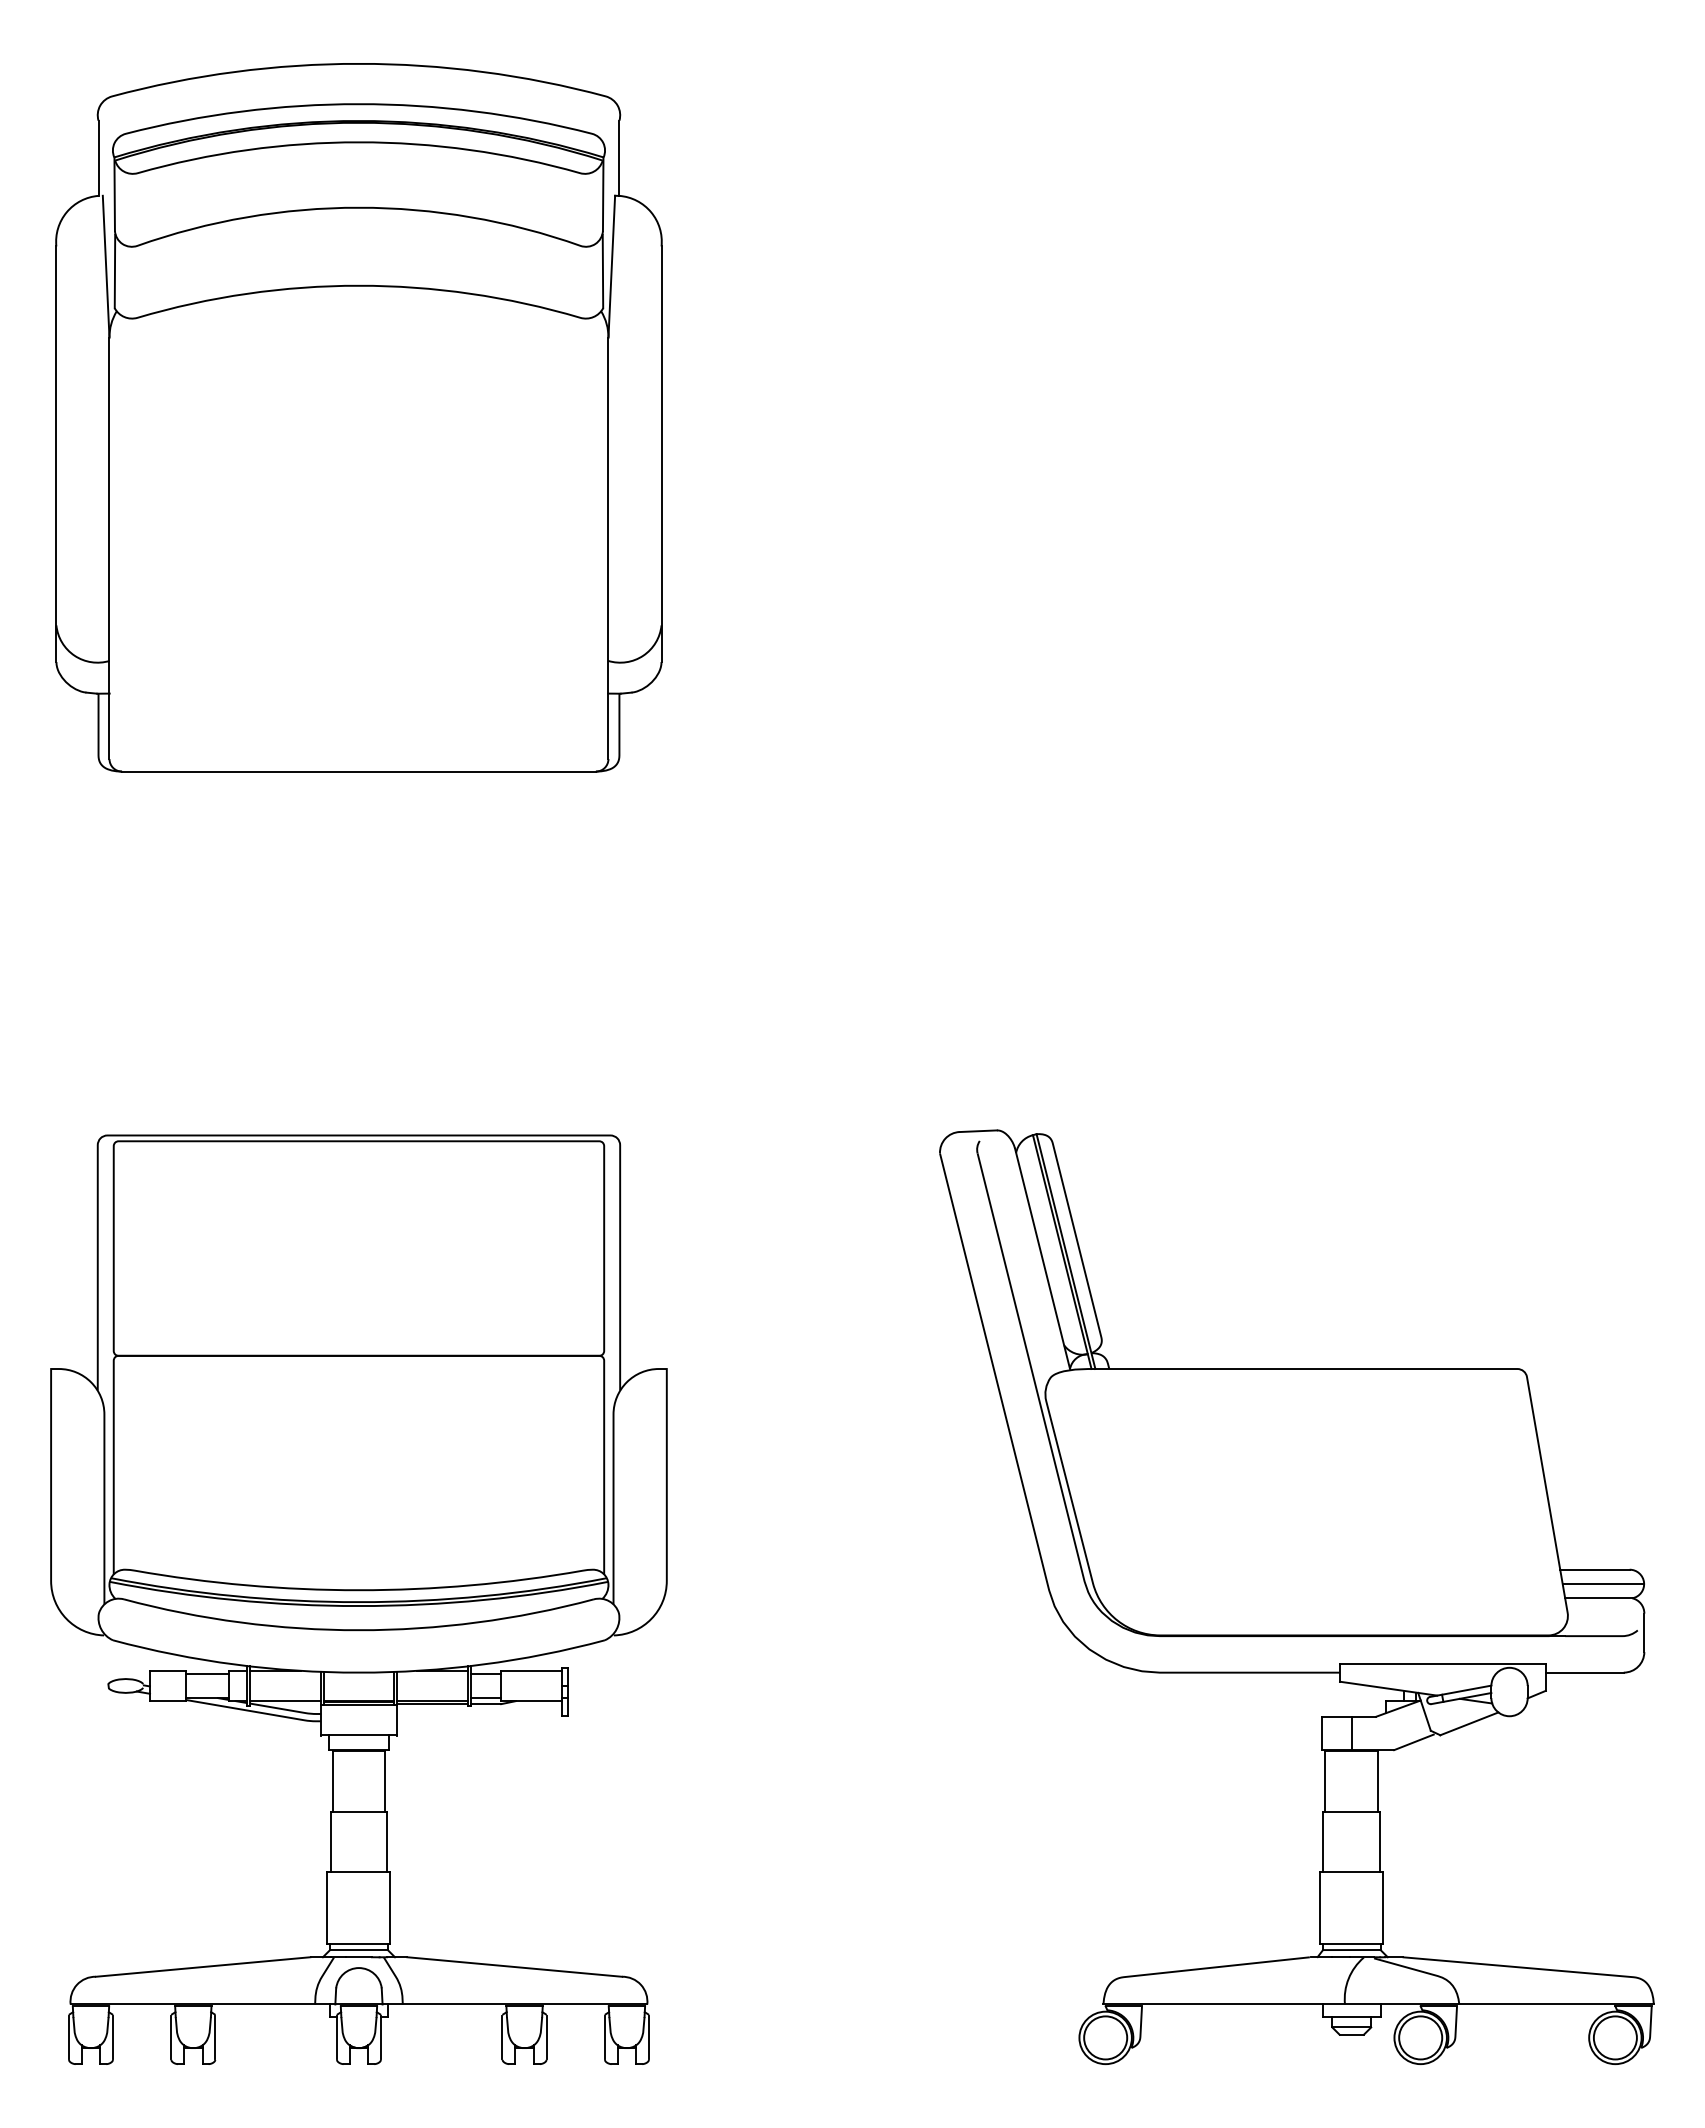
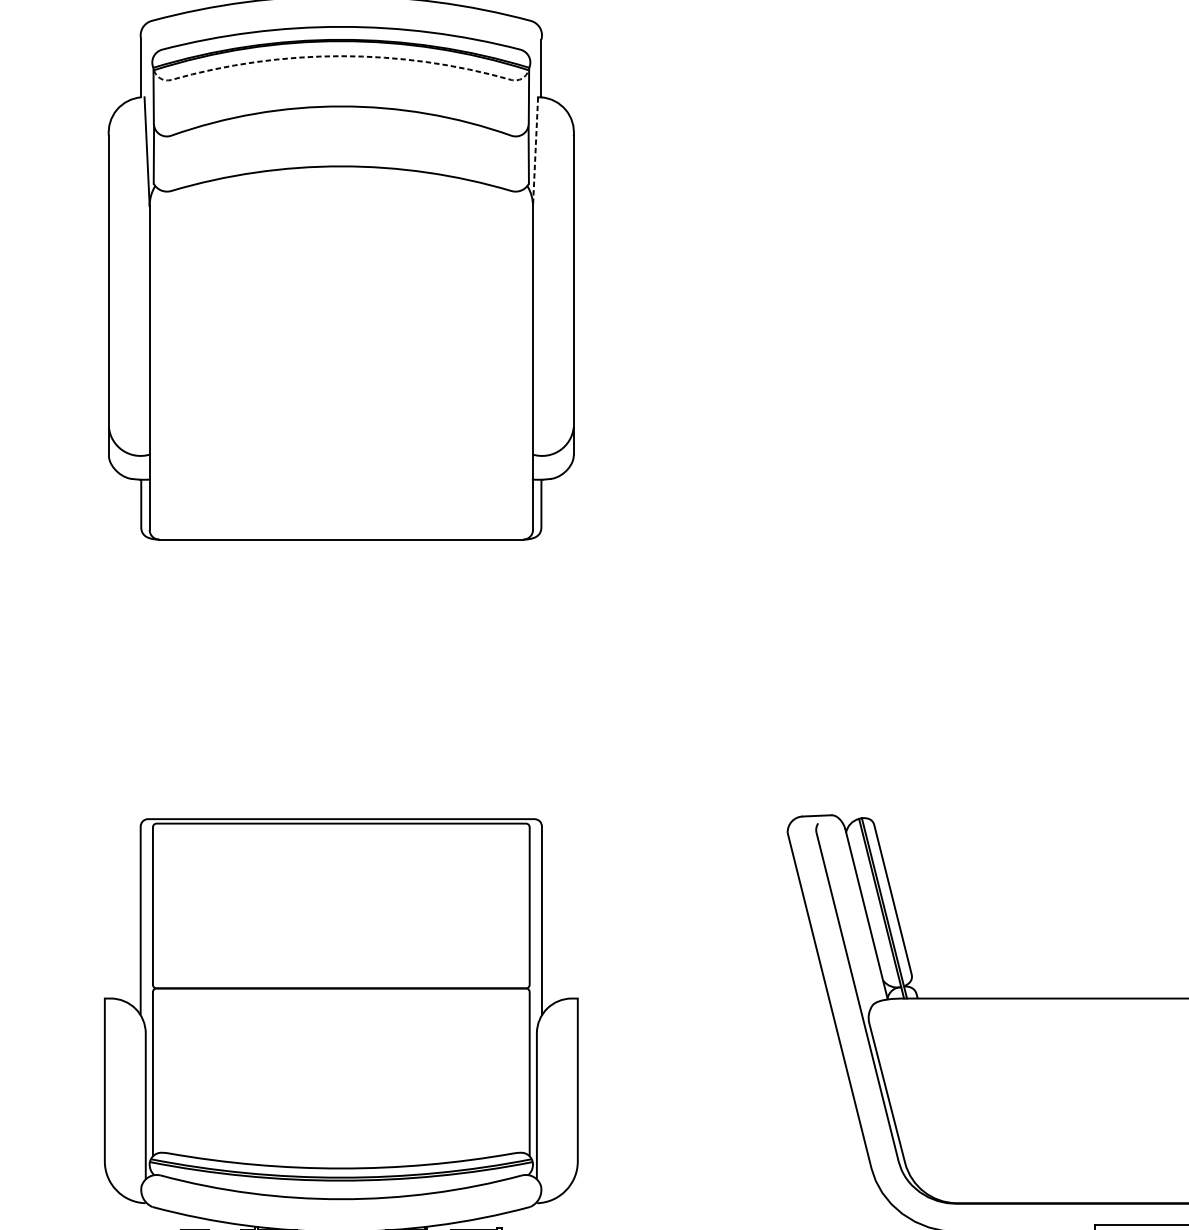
line: (358, 142) -> (340, 56), solid -> dashed
line: (611, 267) -> (535, 152), solid -> dashed

